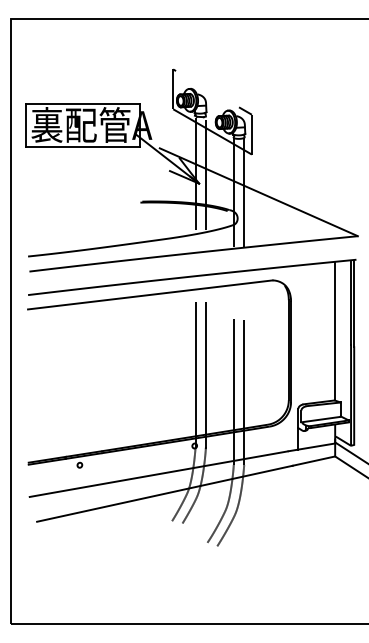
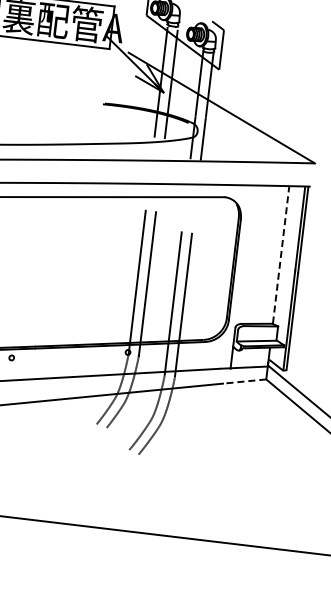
line: (335, 331) -> (281, 255), solid -> dashed
line: (313, 461) -> (244, 381), solid -> dashed

